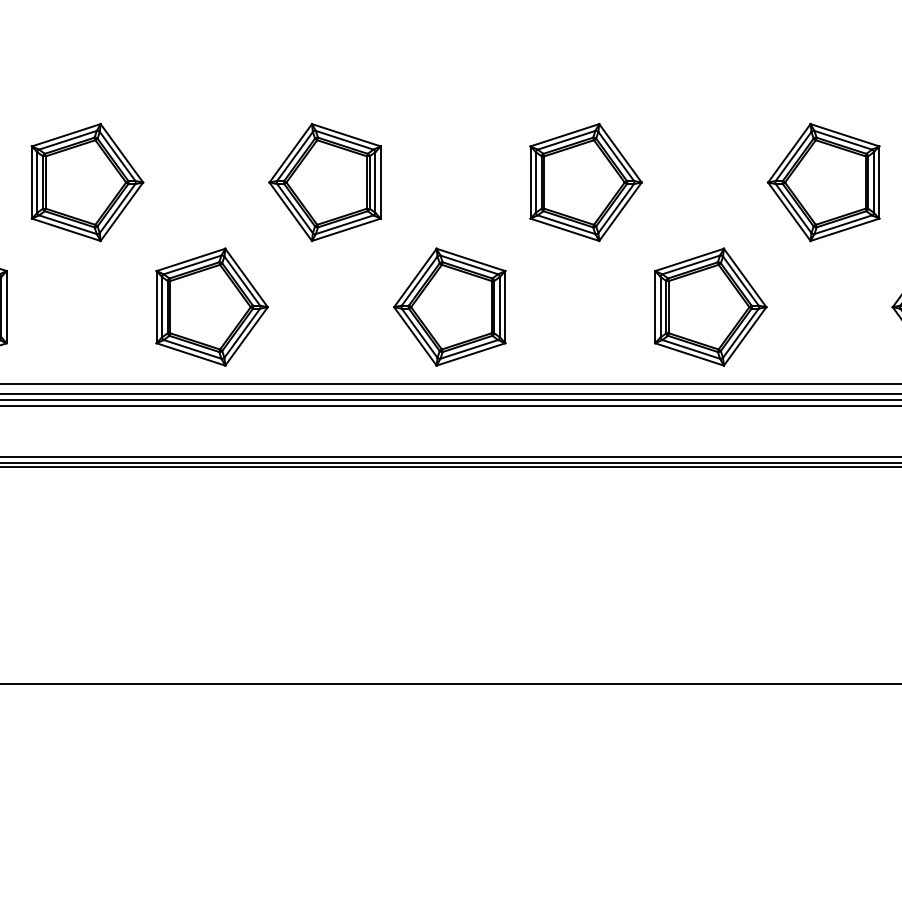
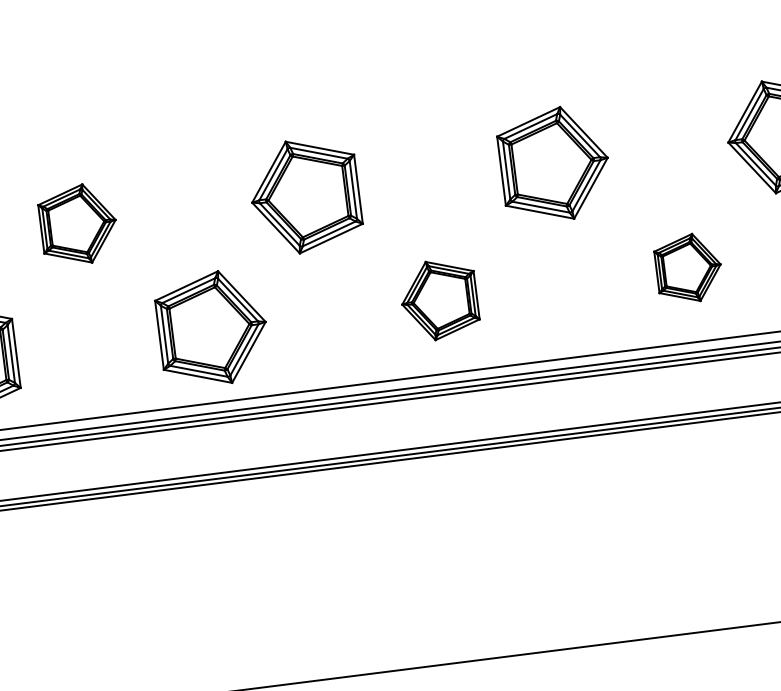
part: (87, 182) -> (78, 224), size x0.7
part: (449, 306) -> (439, 299), size x0.7
part: (710, 306) -> (688, 267), size x0.6

